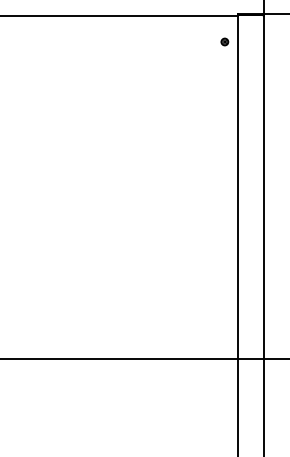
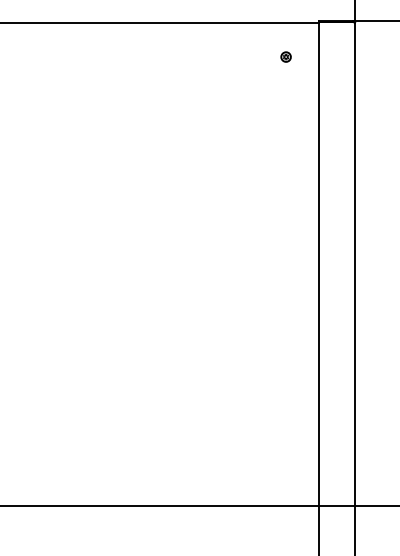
part: (224, 41) -> (285, 56), moved

